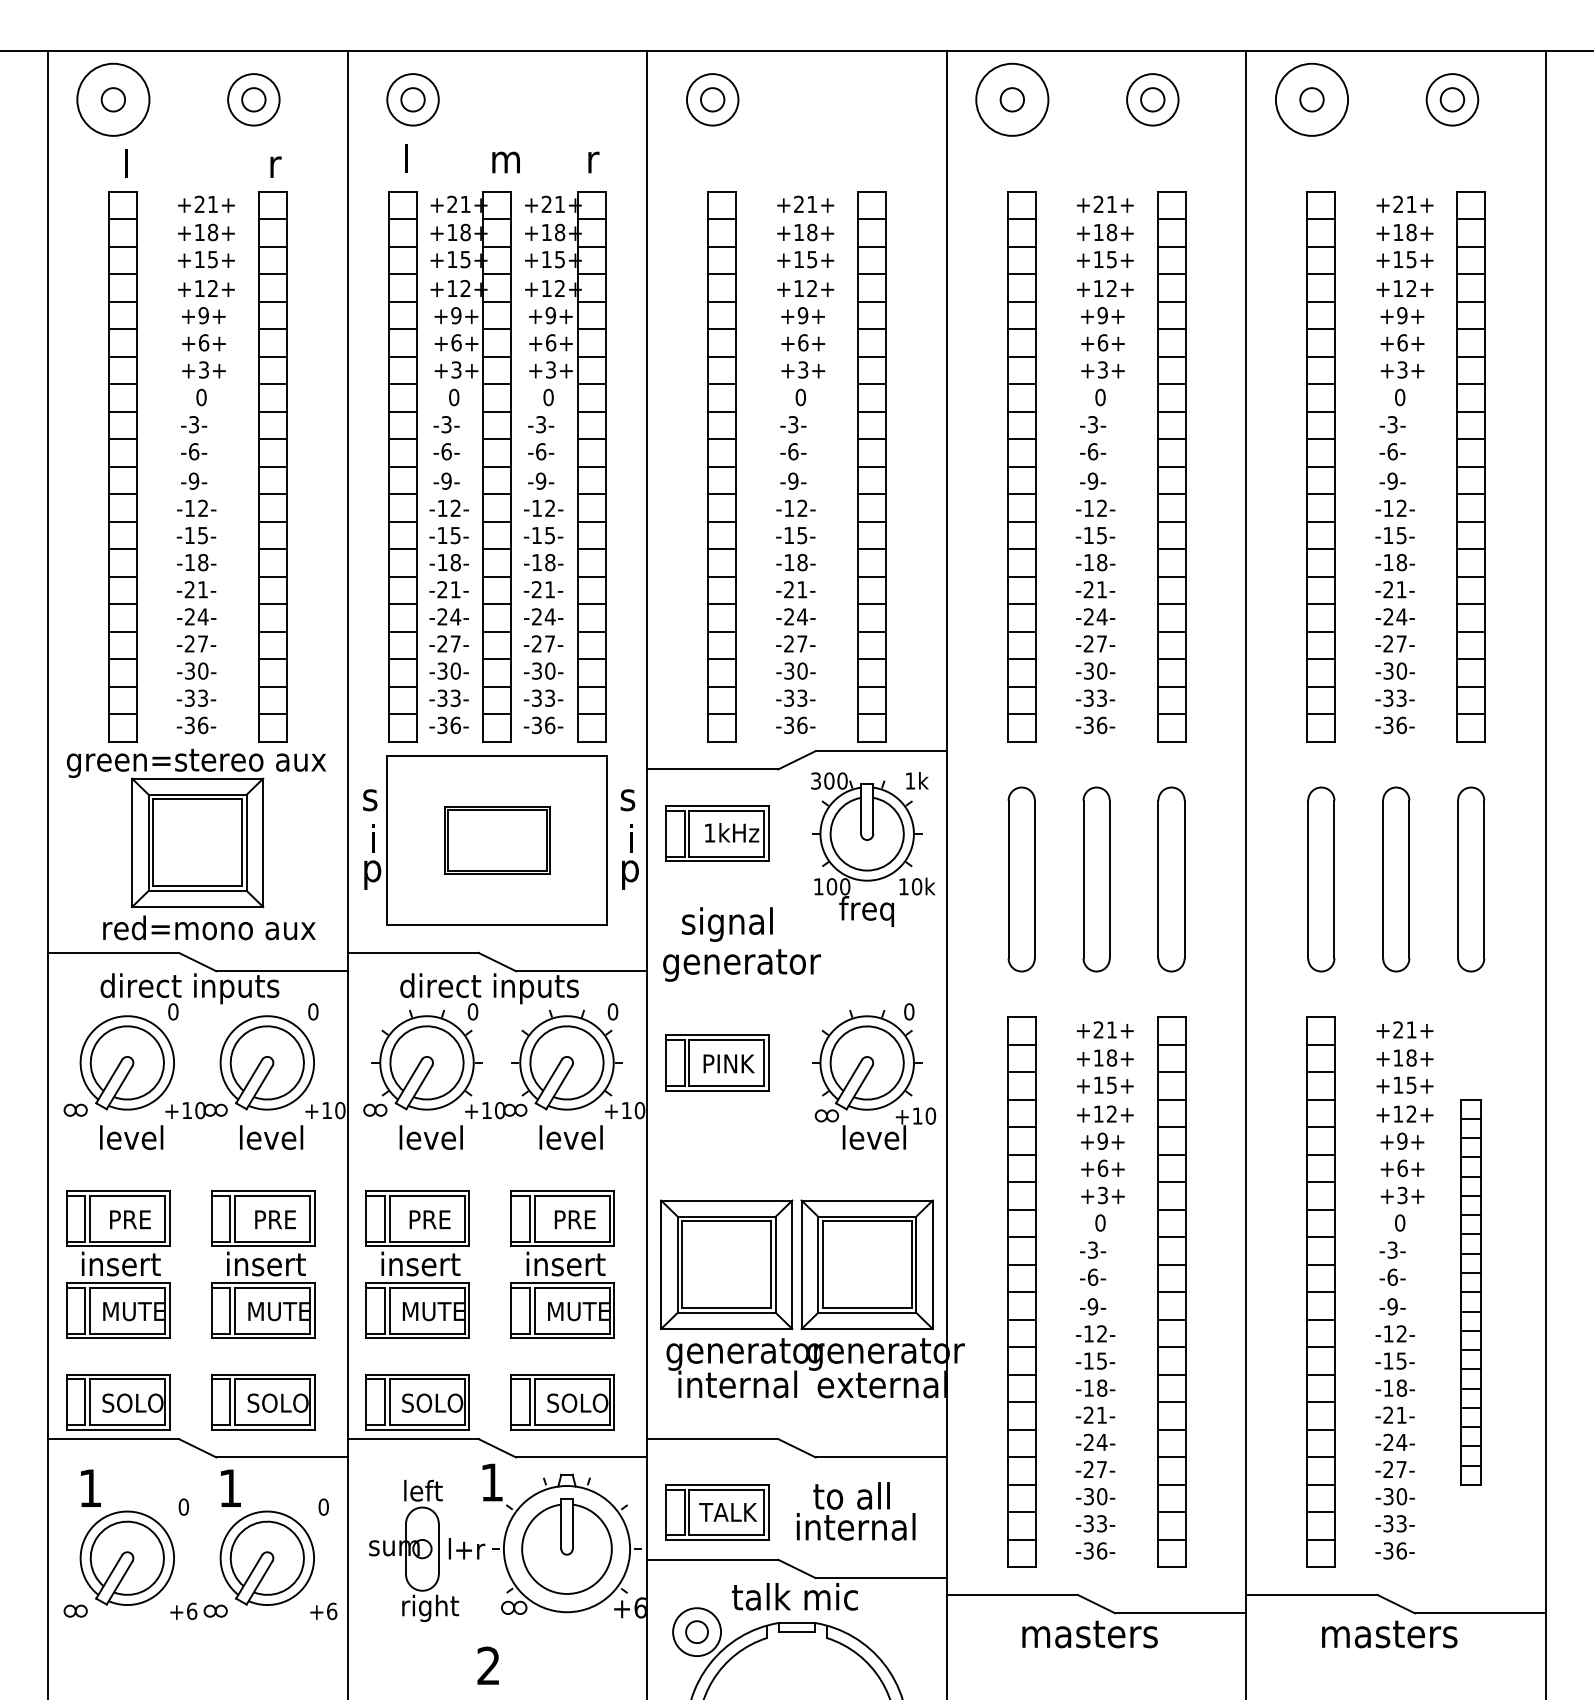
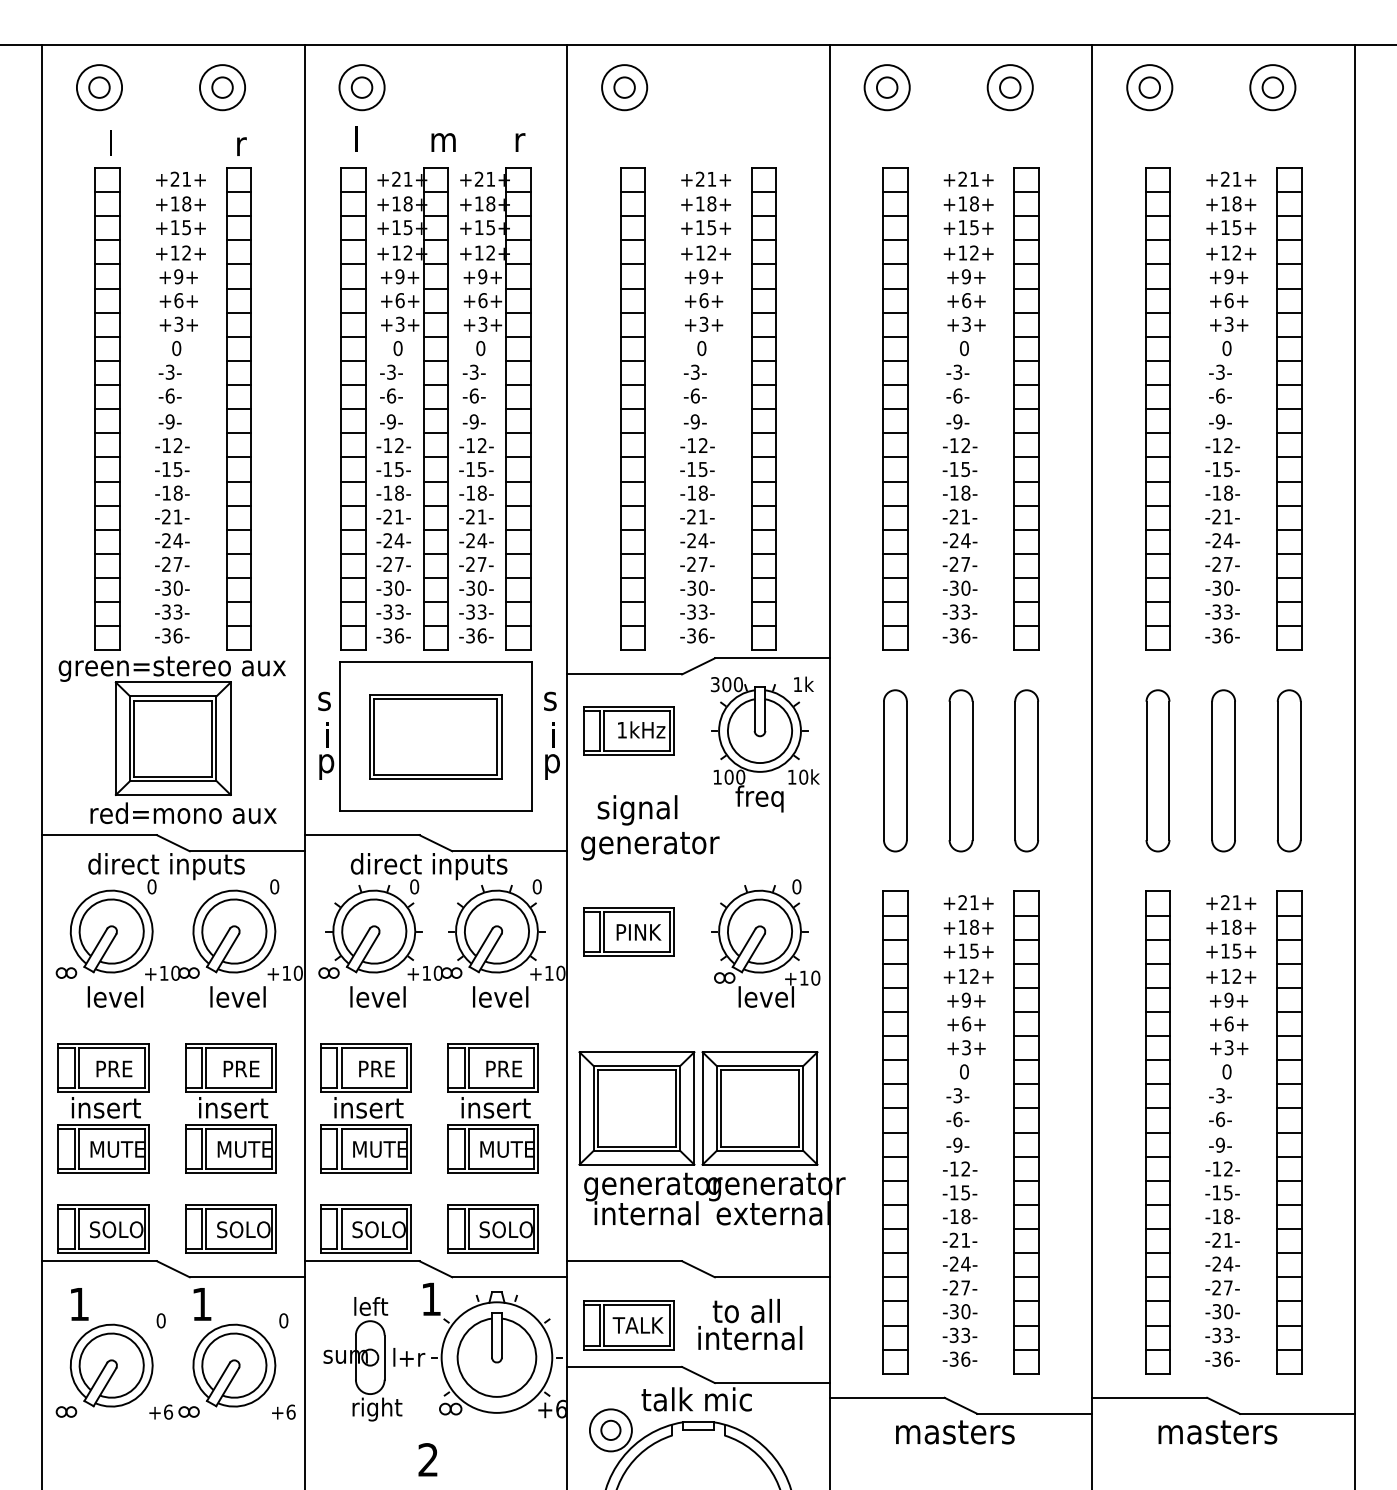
circle: (113, 99) -> (99, 87), size x0.71
circle: (1011, 99) -> (886, 87), size x0.71
circle: (1311, 99) -> (1149, 87), size x0.71
part: (496, 840) -> (435, 736), size x1.43
part: (1471, 1292) -> (1289, 1132), size x1.43

